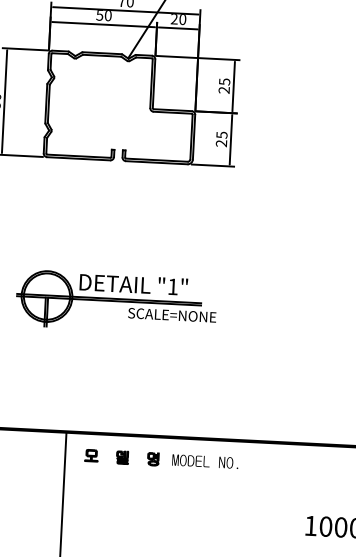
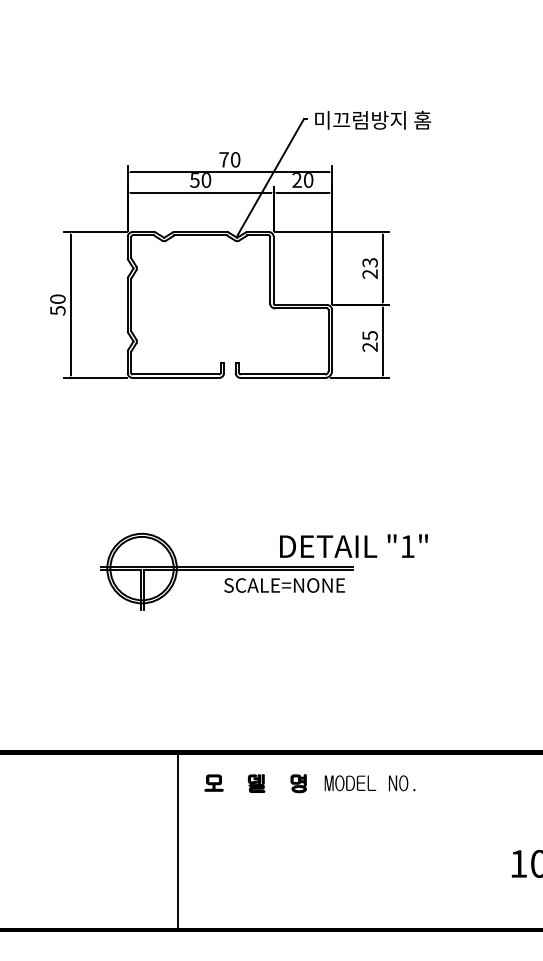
text: (224, 81) -> (369, 262), 25 -> 23
text: (133, 284) -> (353, 545), moved
text: (172, 315) -> (284, 585), moved

